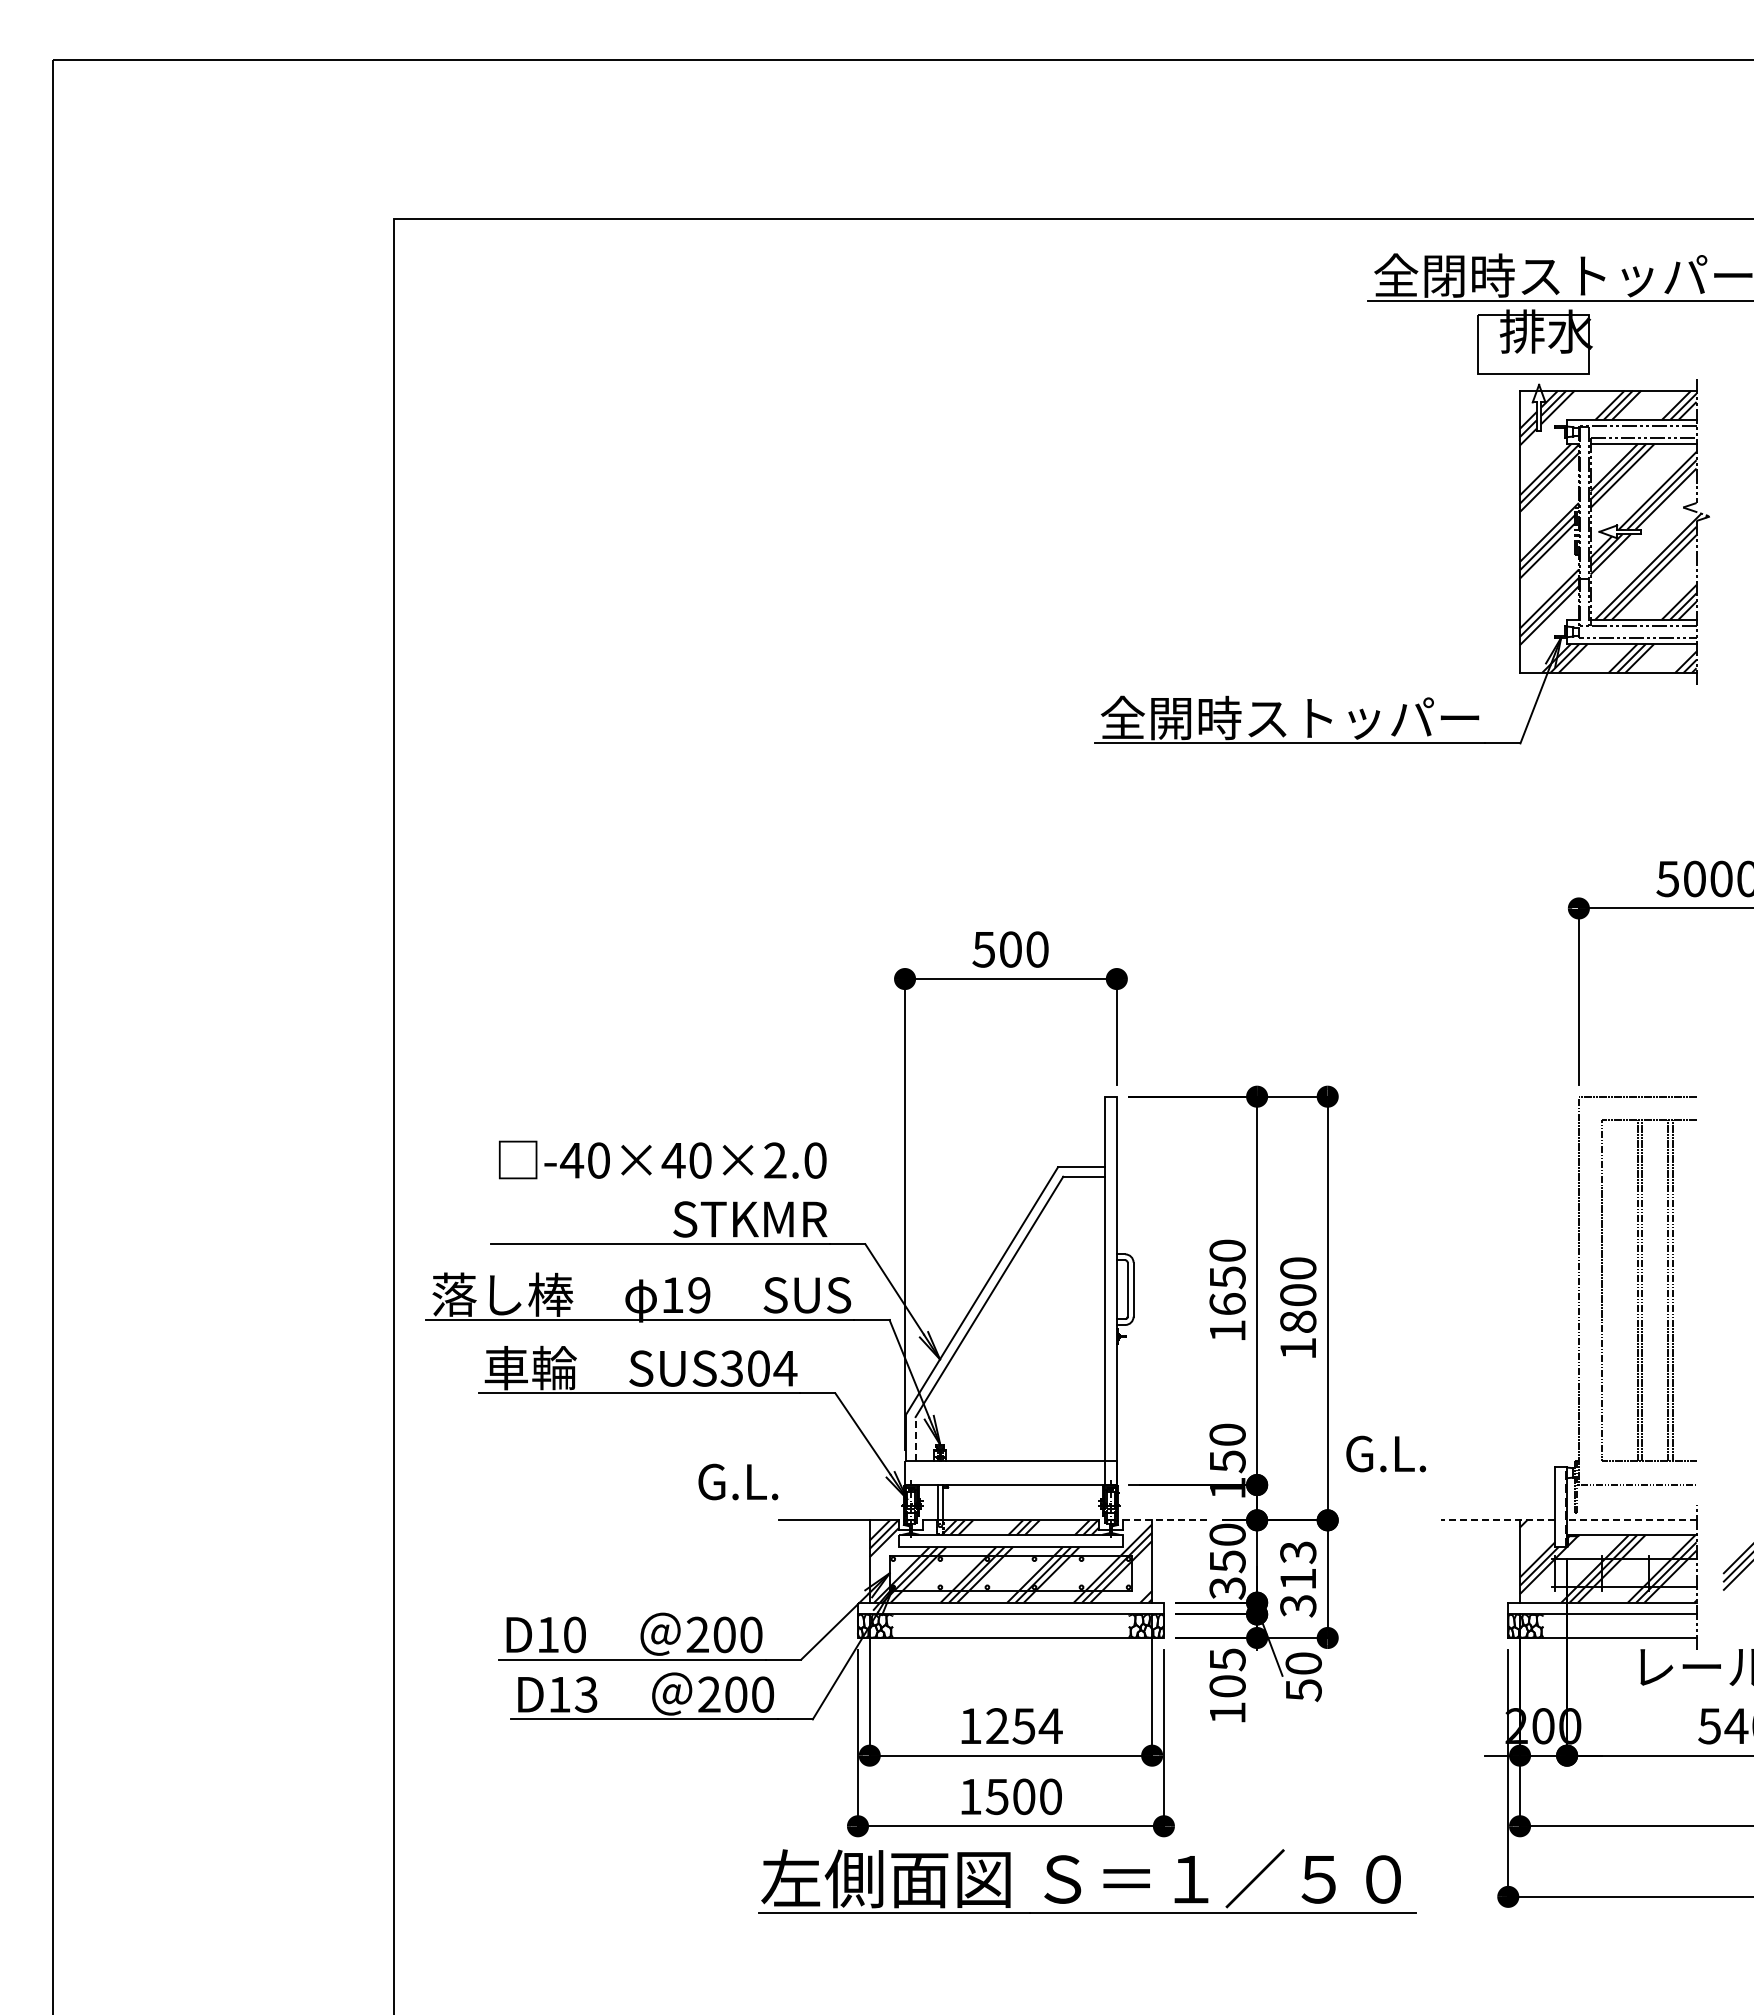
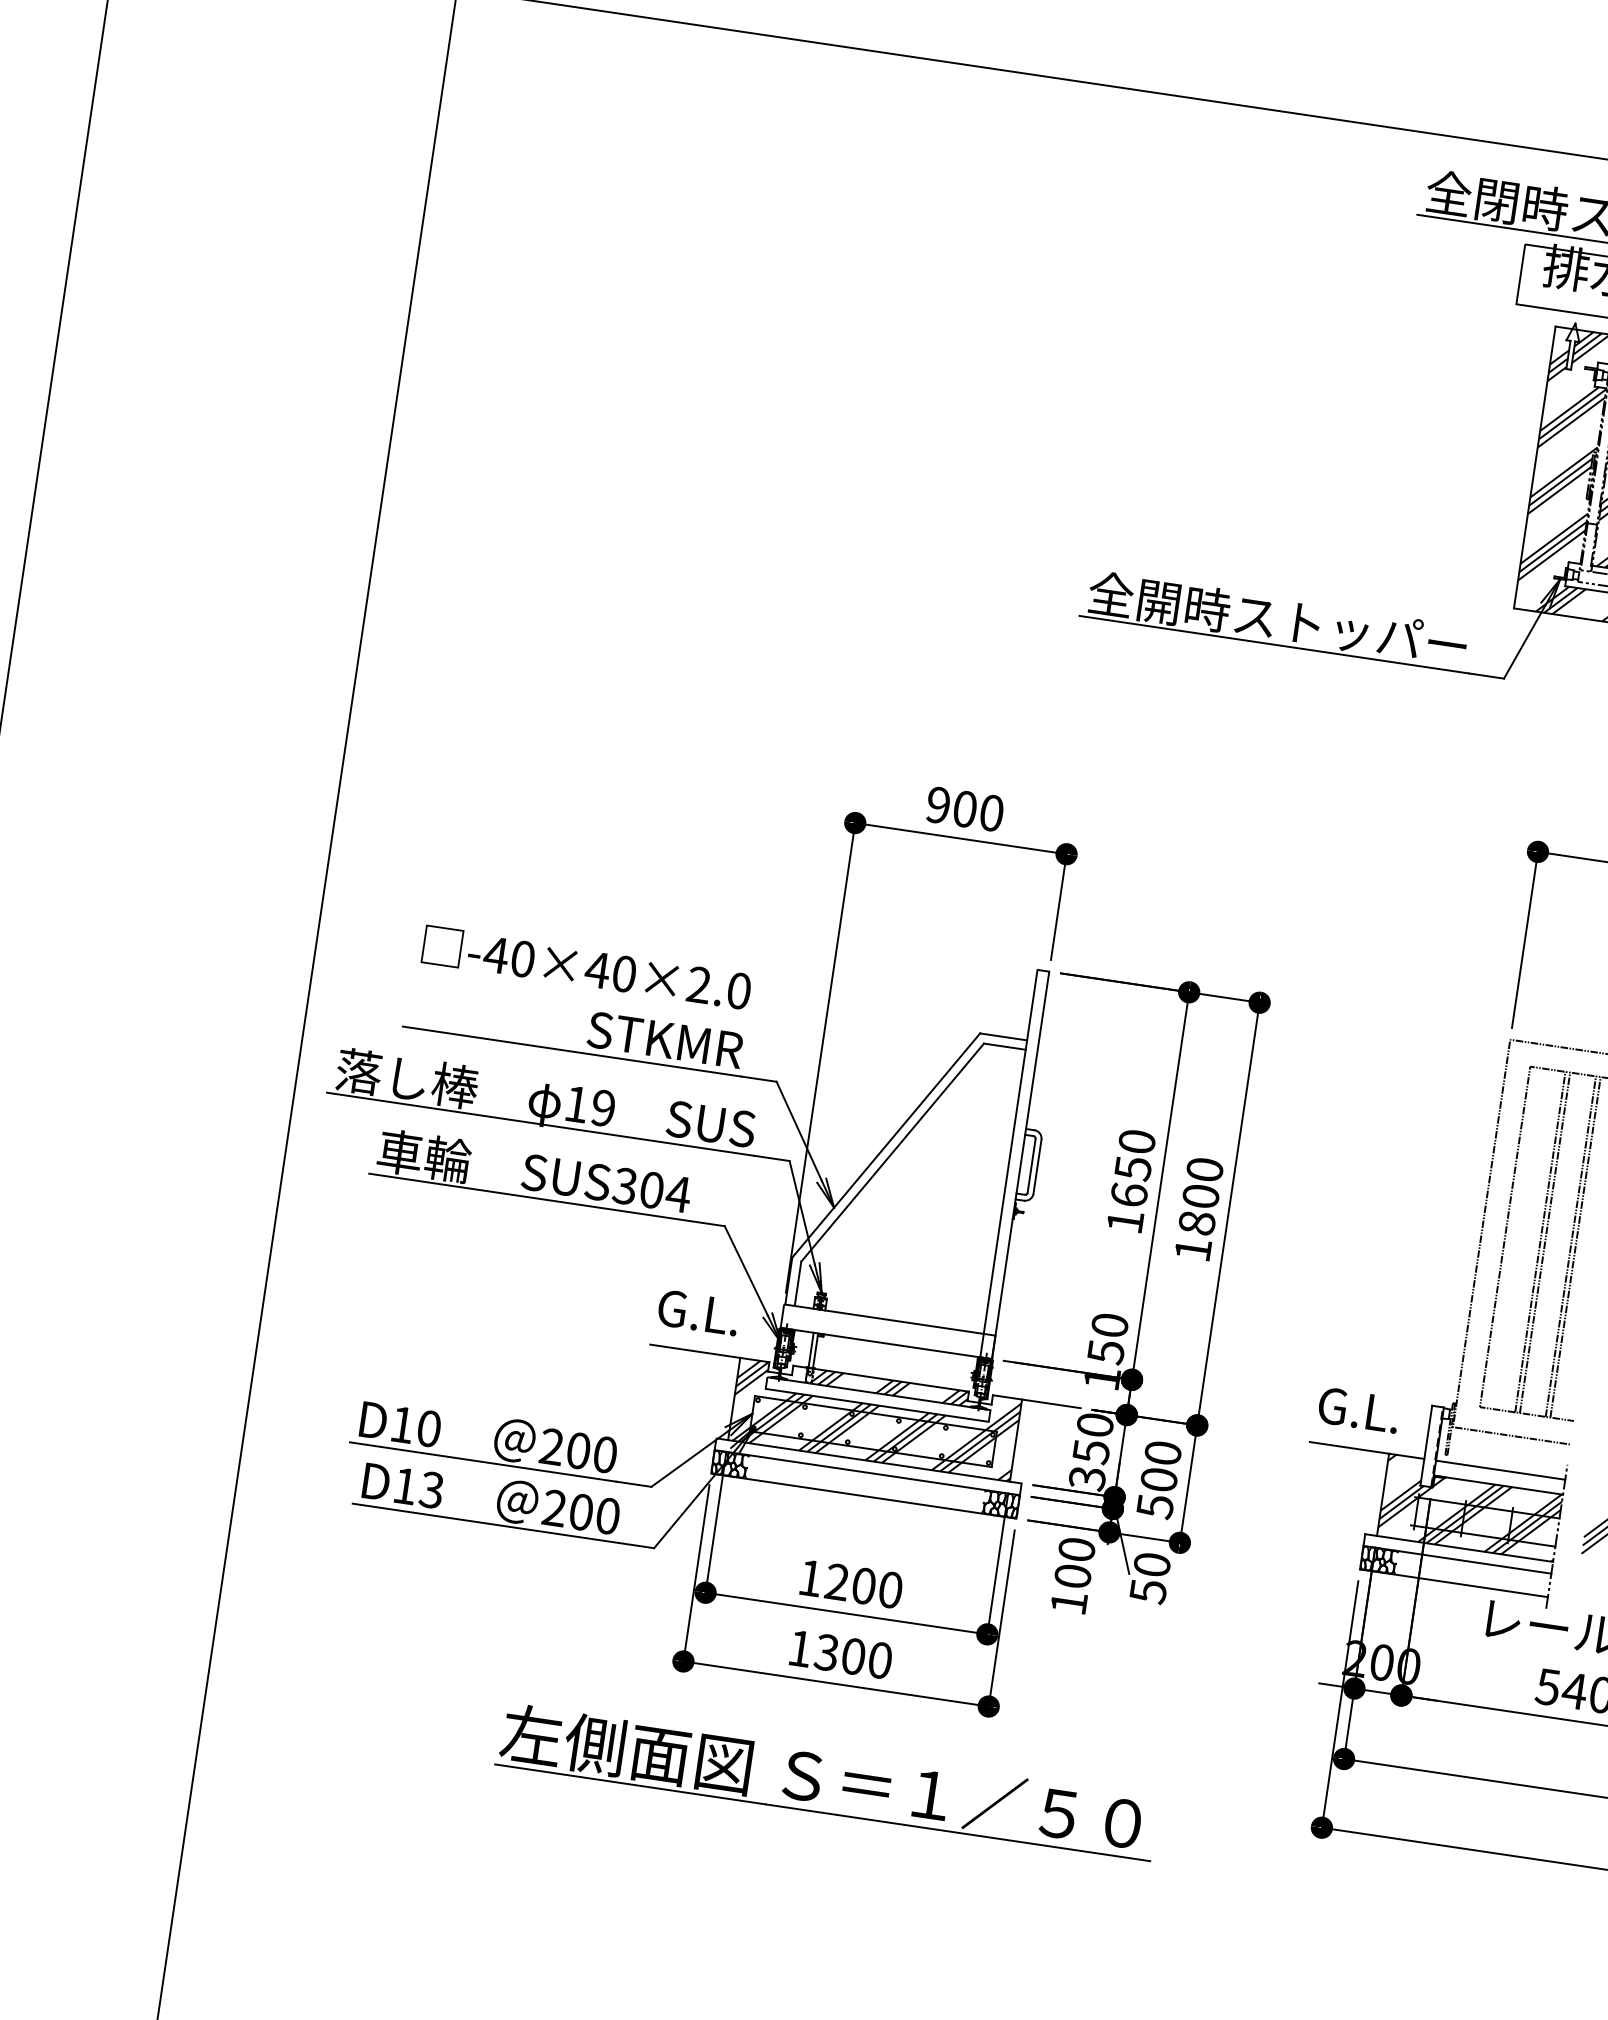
text: (983, 949) -> (937, 805), 500 -> 900
line: (915, 1438) -> (797, 1283), dashed -> solid
text: (1385, 1453) -> (1358, 1409), moved
text: (738, 1481) -> (698, 1312), moved
line: (1167, 1520) -> (1037, 1401), dashed -> solid
line: (1497, 1520) -> (1366, 1450), dashed -> solid
line: (1631, 1520) -> (1500, 1470), dashed -> solid
text: (1298, 1579) -> (1159, 1480), 313 -> 500
text: (1227, 1659) -> (1076, 1549), 105 -> 100
text: (1037, 1726) -> (877, 1588), 1254 -> 1200
text: (996, 1796) -> (826, 1652), 1500 -> 1300
part: (1079, 1884) -> (818, 1783), moved

